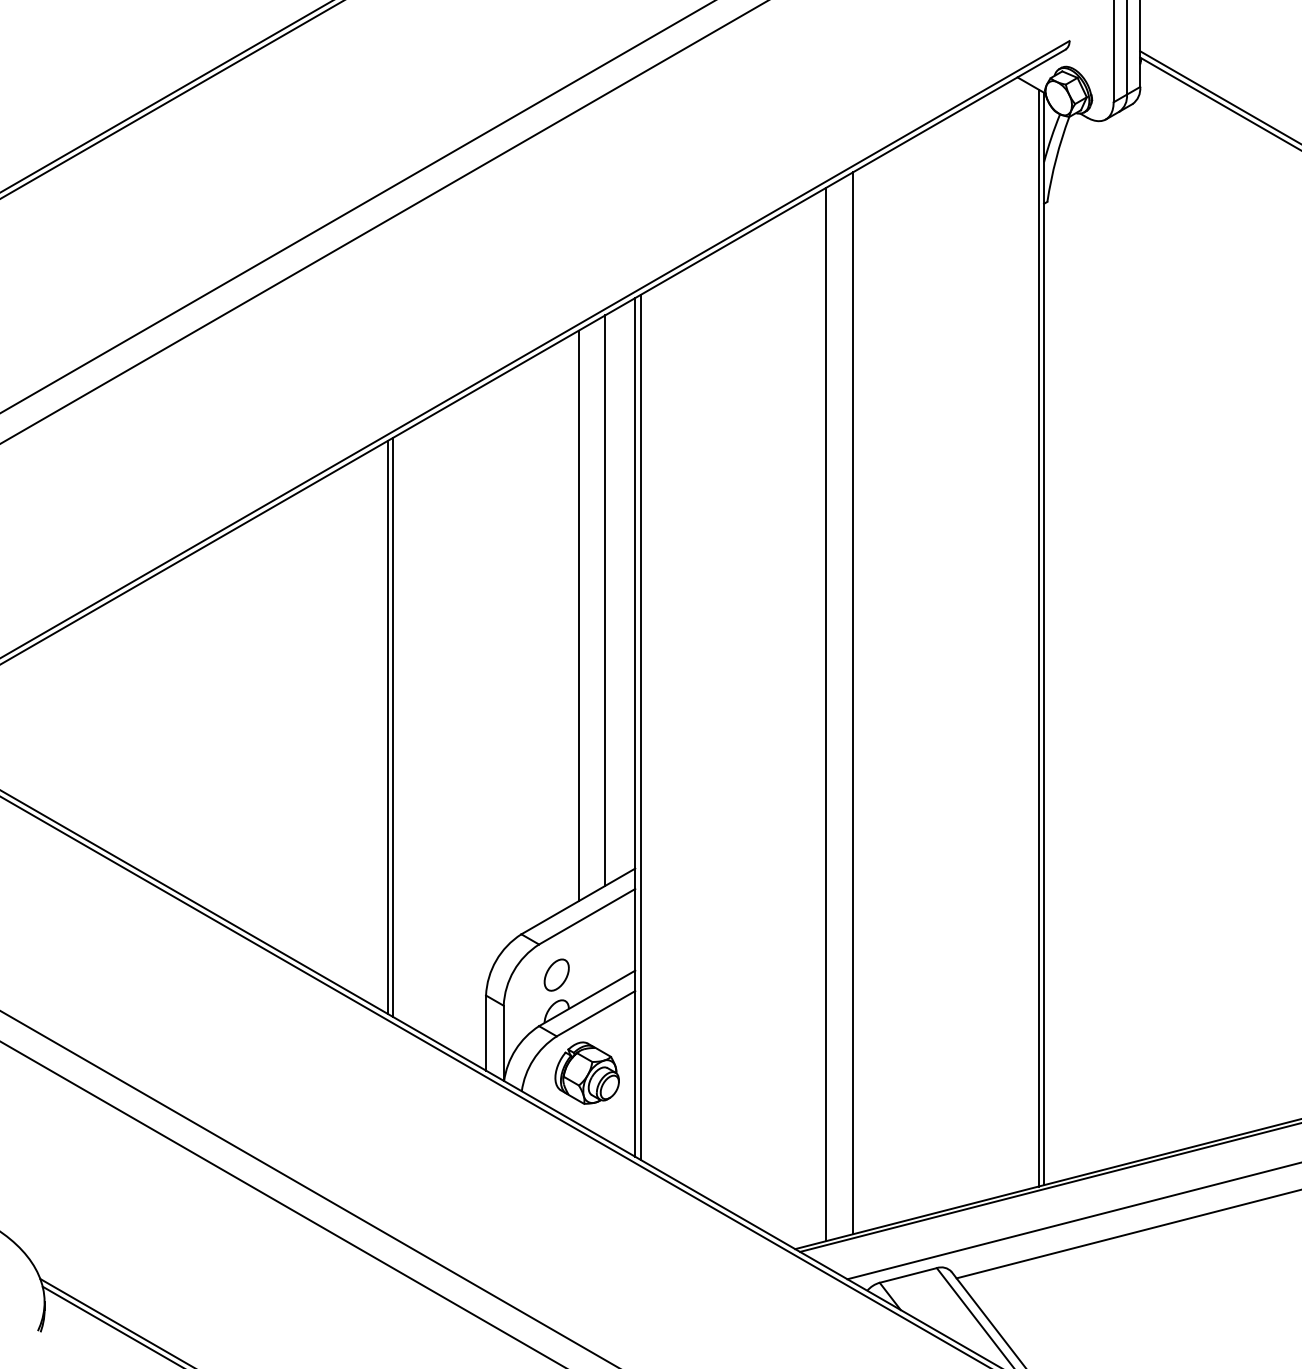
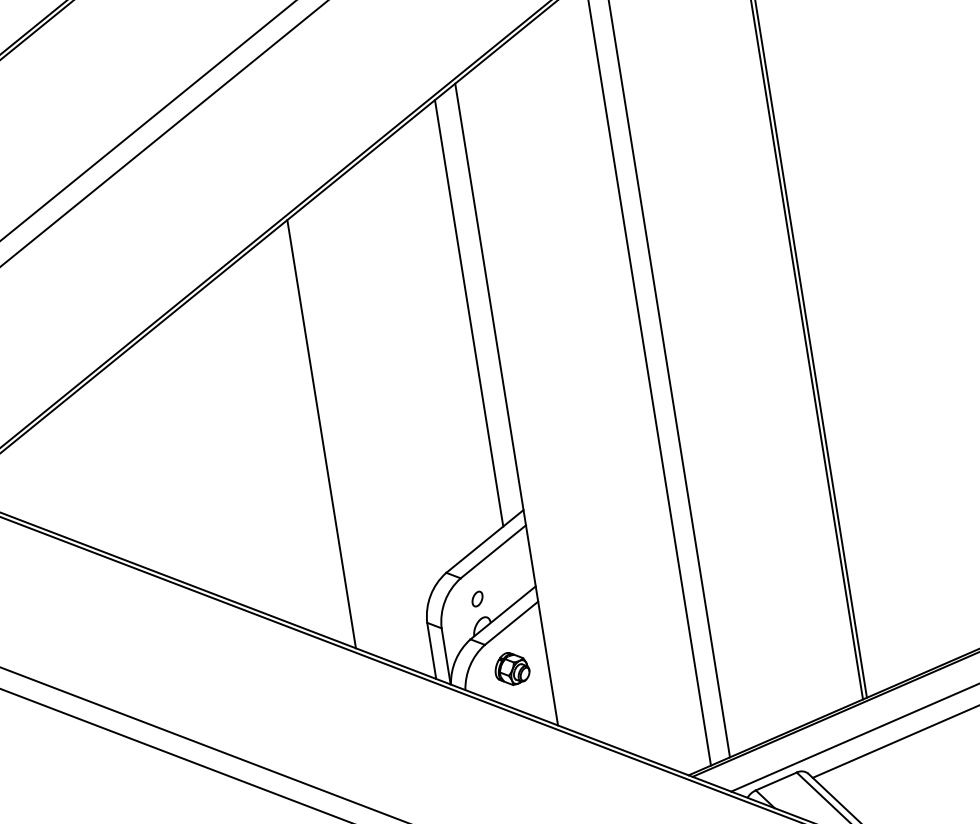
line: (578, 615) -> (450, 327), removed
line: (640, 726) -> (510, 403), removed
line: (393, 727) -> (325, 433), removed
part: (556, 974) -> (477, 598), size x0.6
part: (586, 1072) -> (511, 668), size x0.7

